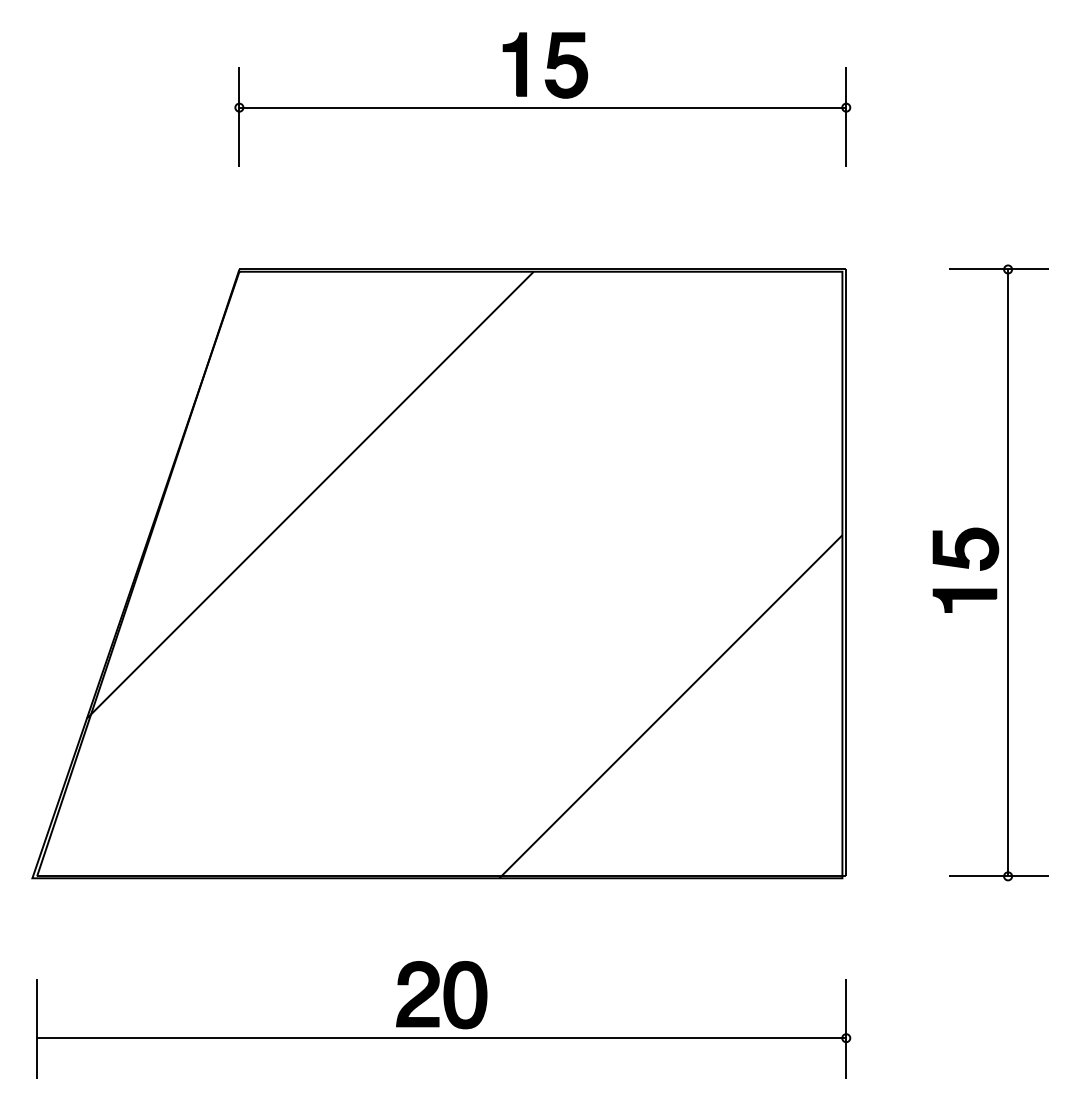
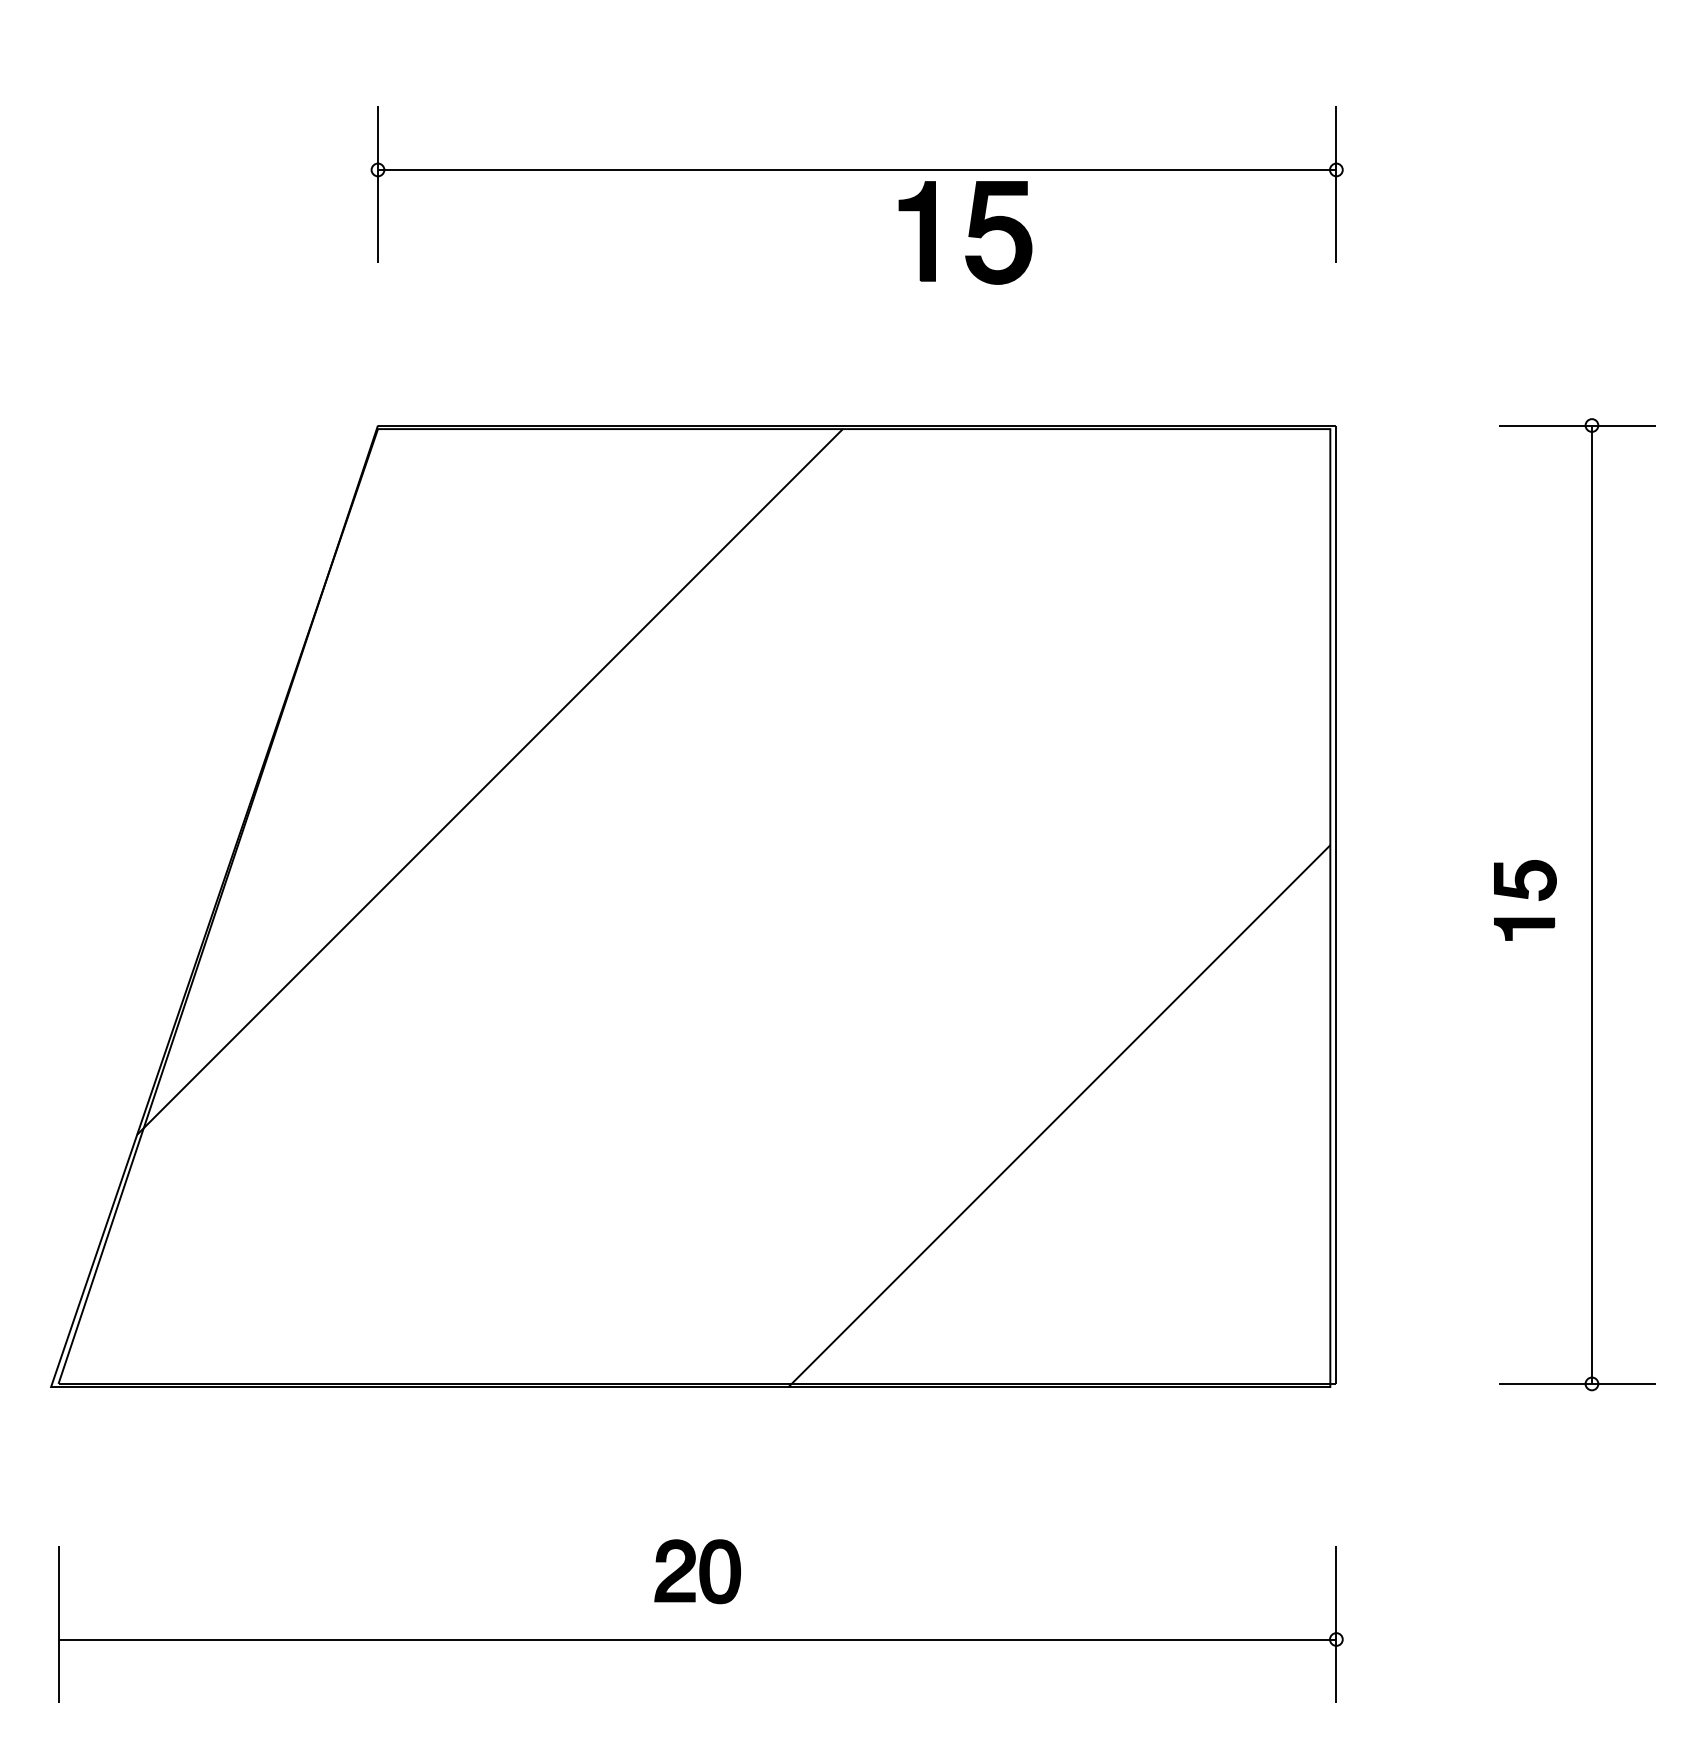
part: (545, 65) -> (965, 232), moved
part: (965, 569) -> (1524, 899), size x0.6
part: (441, 995) -> (697, 1572), size x0.6

